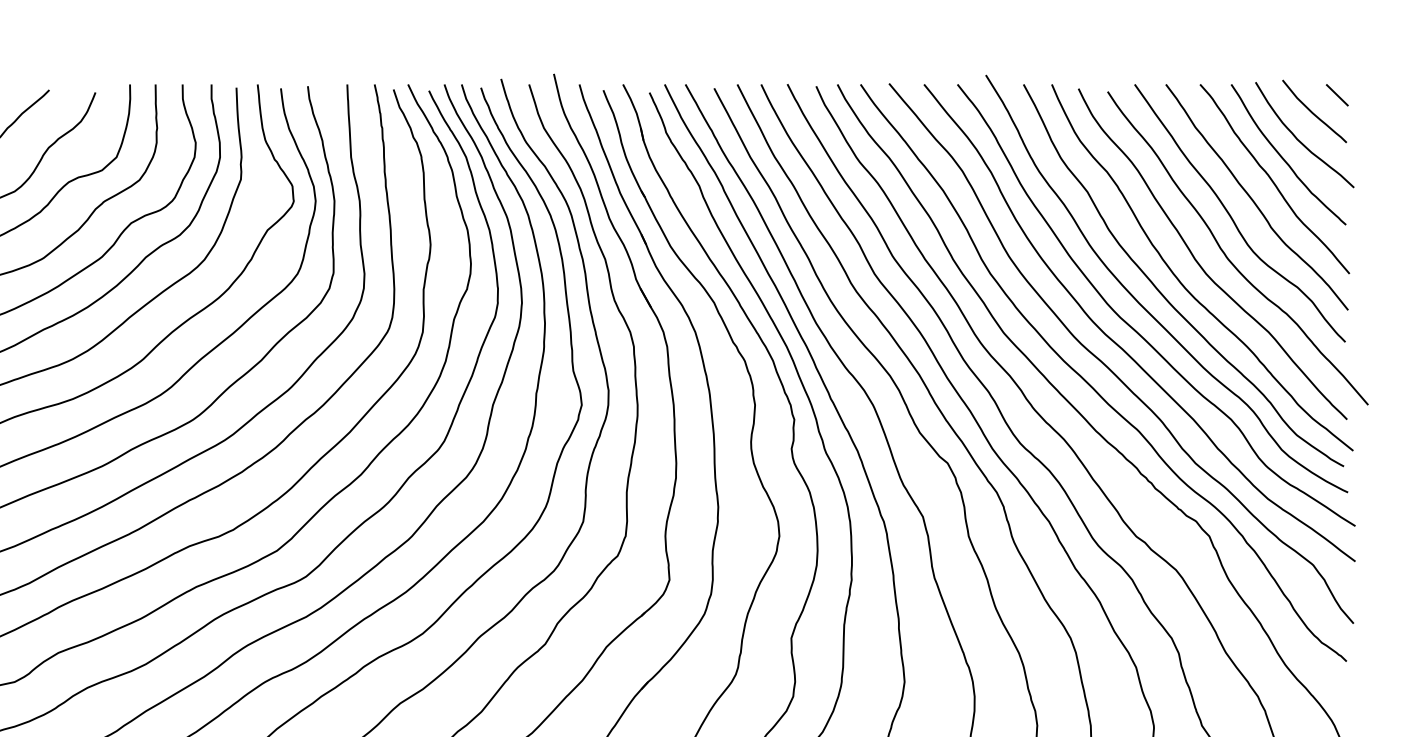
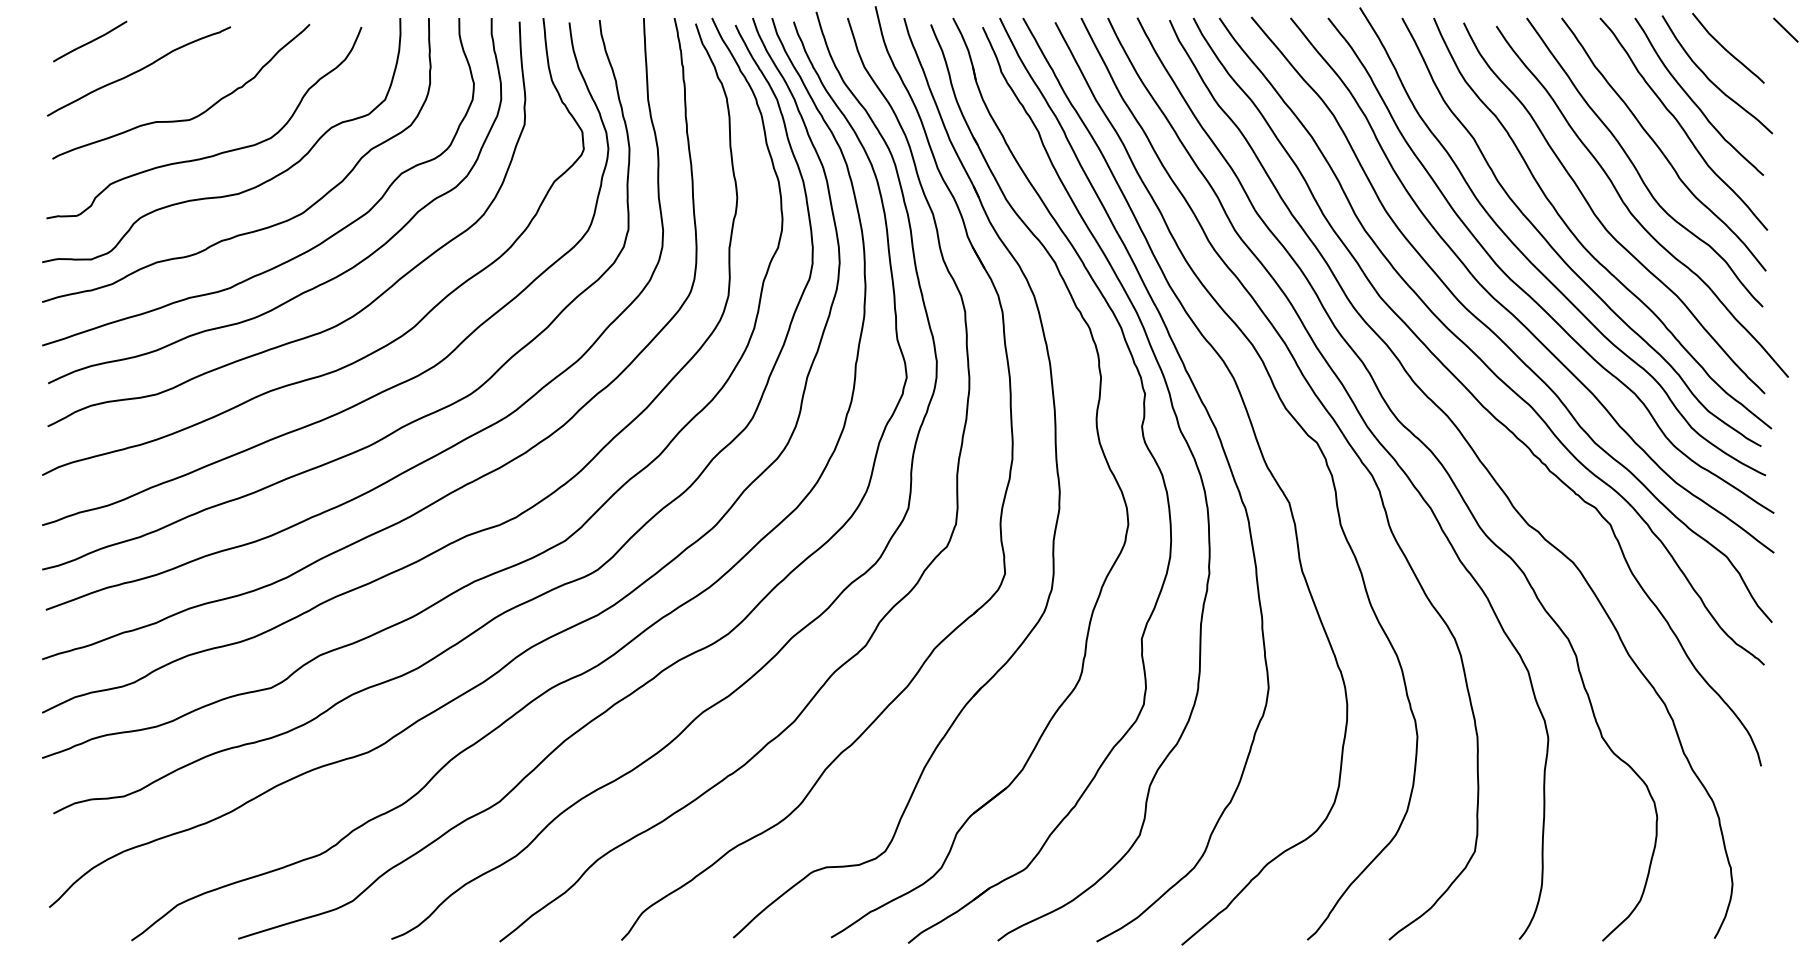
line: (1336, 94) -> (1785, 29), moved

